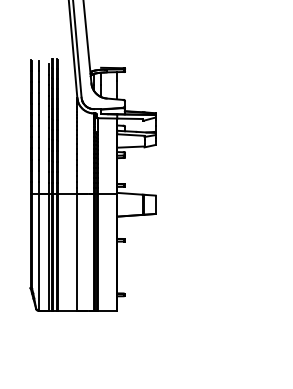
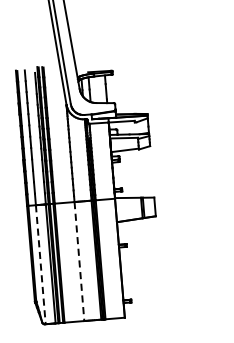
line: (39, 252) -> (41, 265), solid -> dashed
line: (77, 252) -> (79, 261), solid -> dashed

